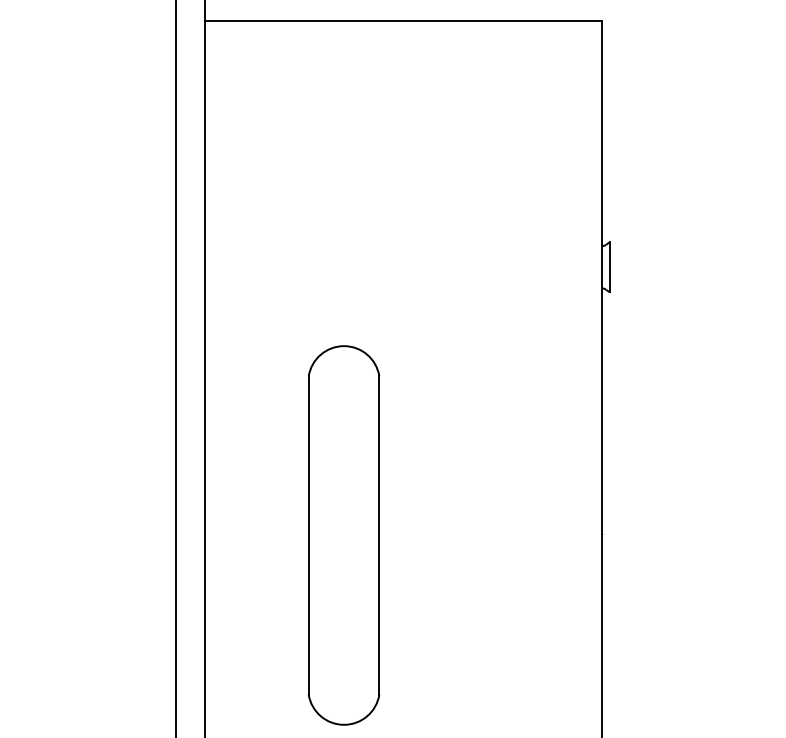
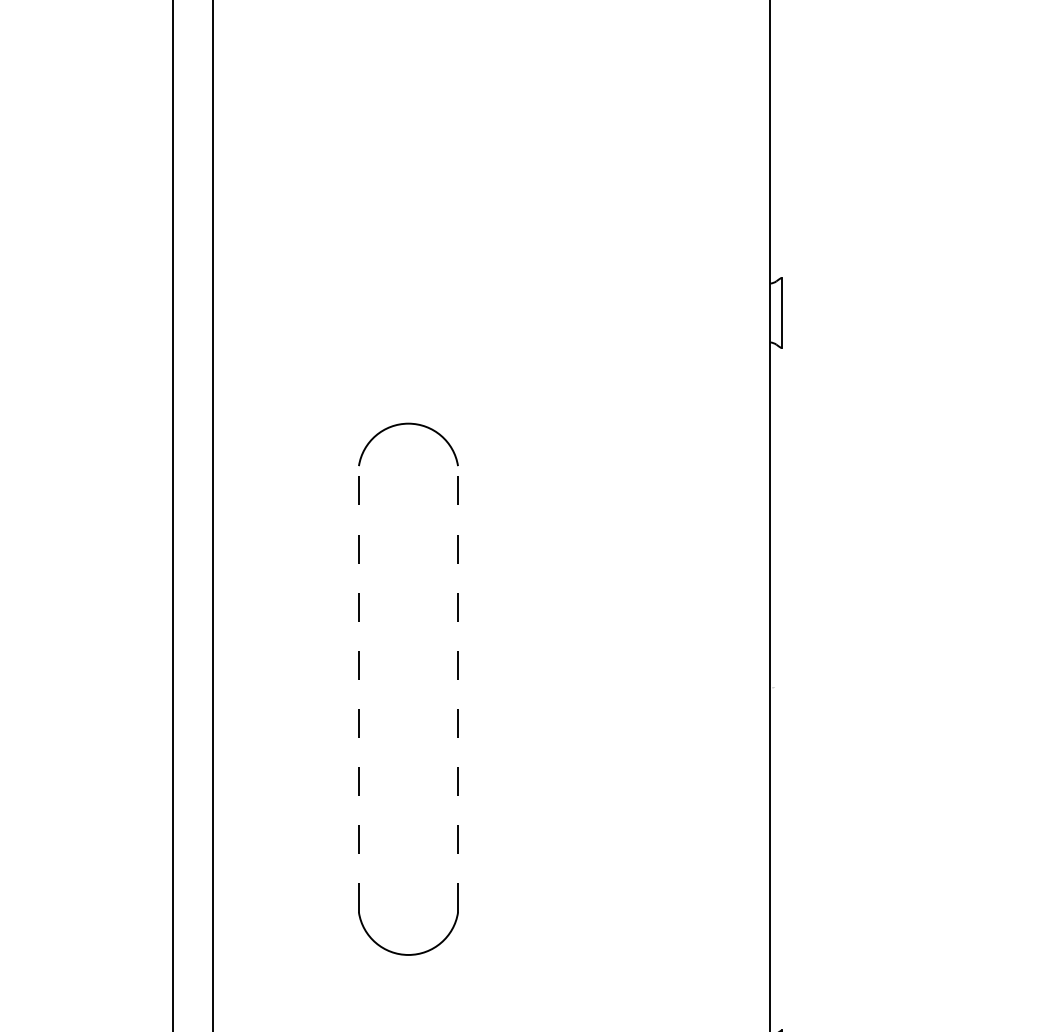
line: (308, 535) -> (358, 689), solid -> dashed
line: (379, 535) -> (458, 689), solid -> dashed

